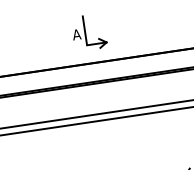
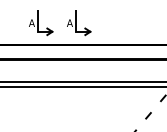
part: (37, 40) -> (41, 23), added

